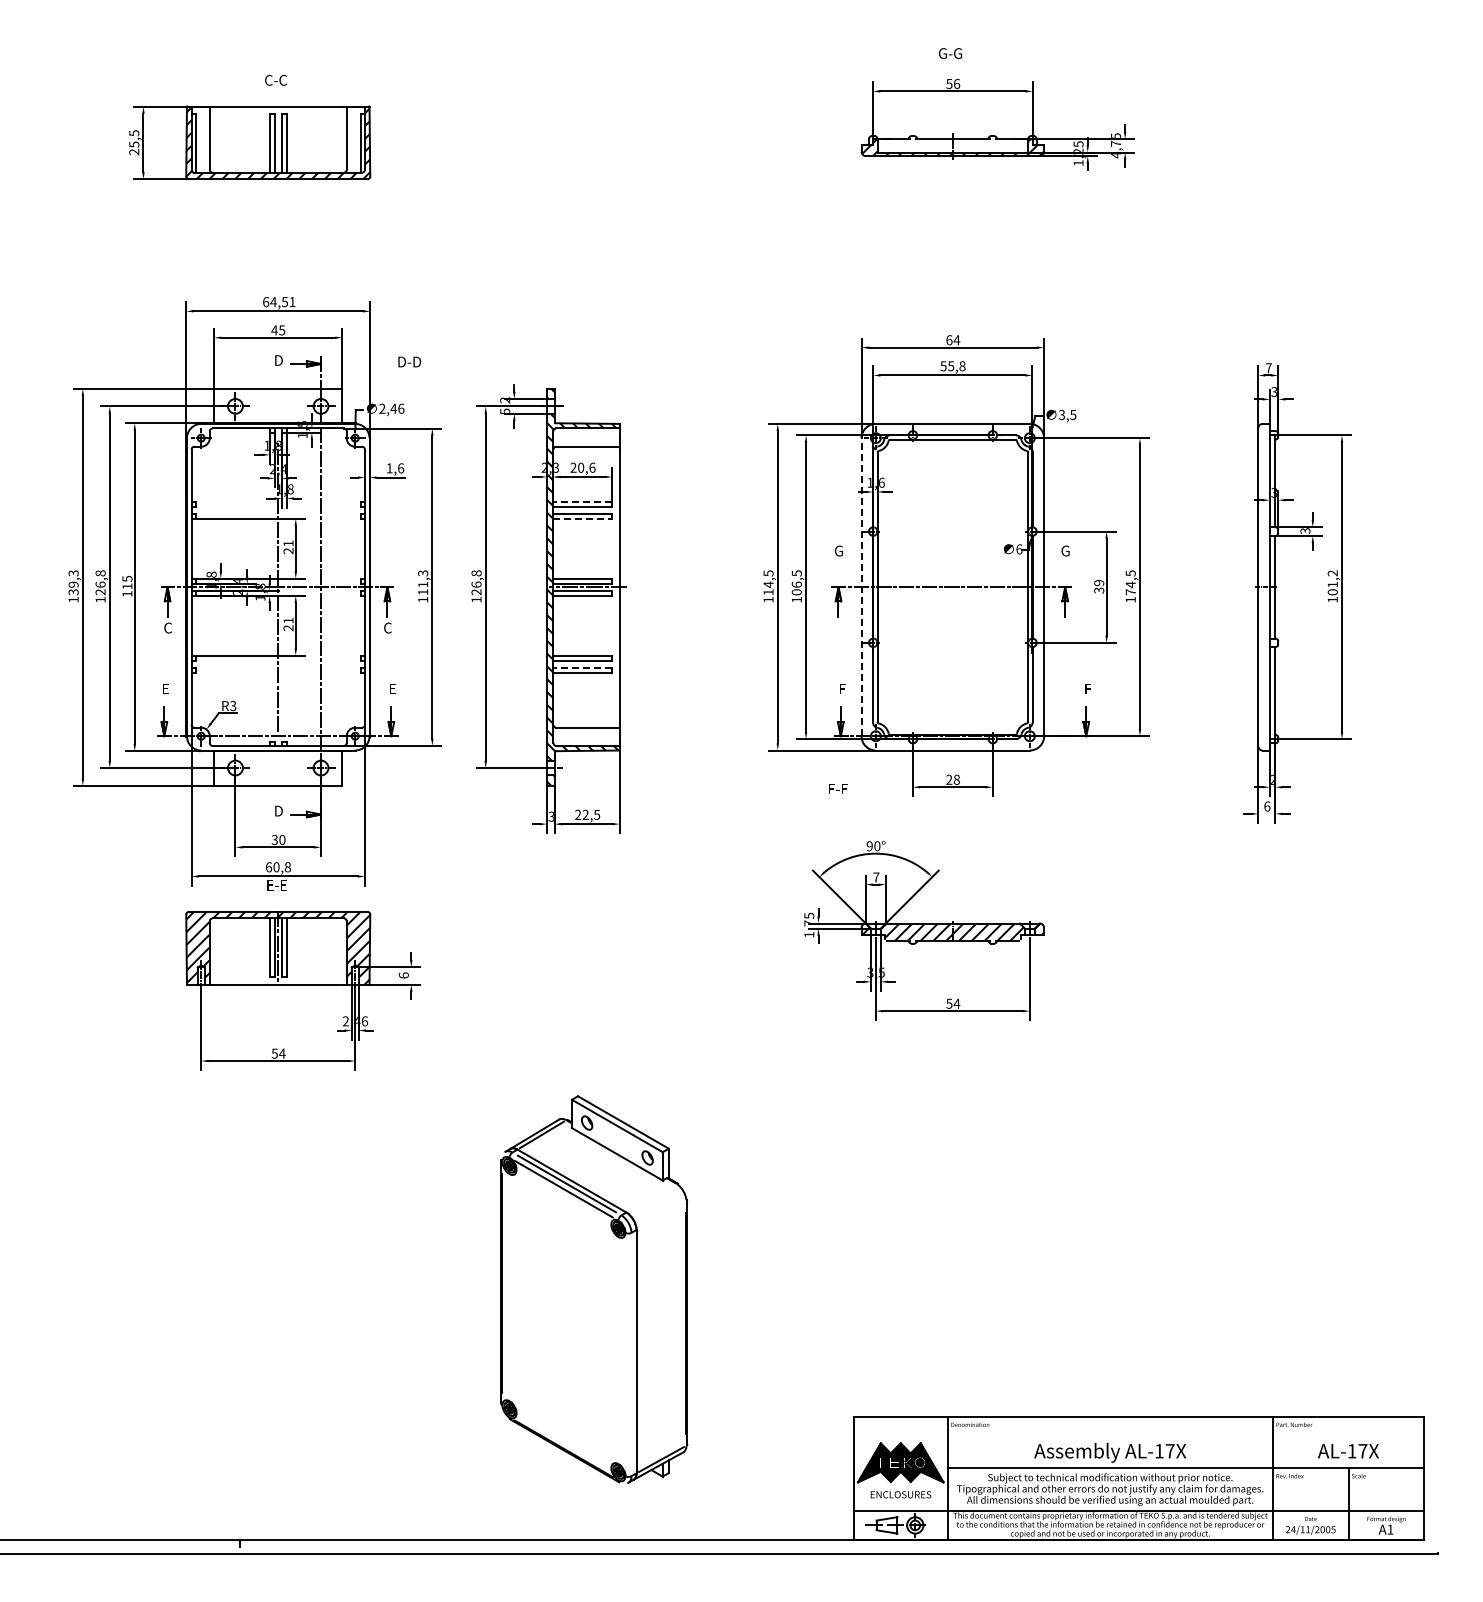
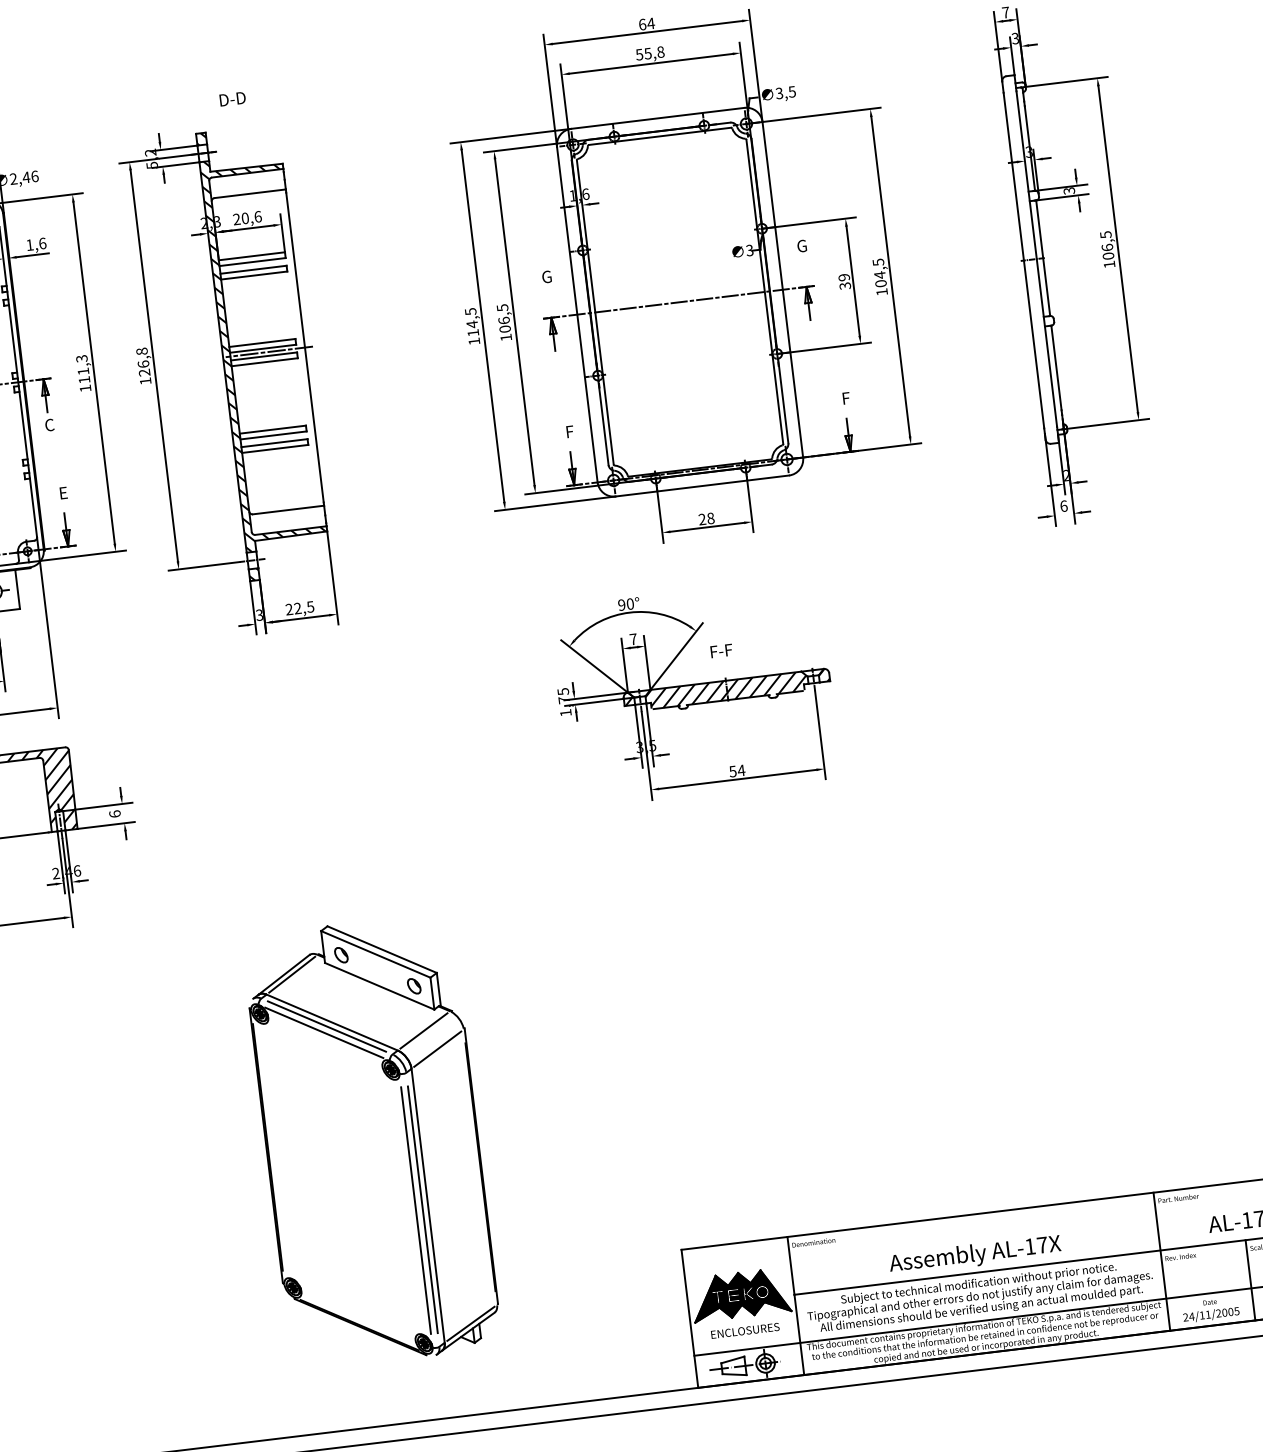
text: (409, 361) -> (232, 98), moved
line: (582, 501) -> (251, 256), dashed -> solid
line: (583, 518) -> (254, 275), dashed -> solid
text: (1019, 549) -> (749, 250), 6 -> 3
text: (1332, 578) -> (1106, 240), 101,2 -> 106,5
line: (861, 586) -> (577, 313), dashed -> solid
text: (1130, 592) -> (880, 283), 174,5 -> 104,5
line: (582, 667) -> (274, 443), dashed -> solid
text: (838, 788) -> (721, 650), moved
line: (650, 1198) -> (422, 1031), added
line: (661, 1215) -> (437, 1049), added
line: (625, 1354) -> (416, 1210), added
line: (631, 1354) -> (422, 1209), added

